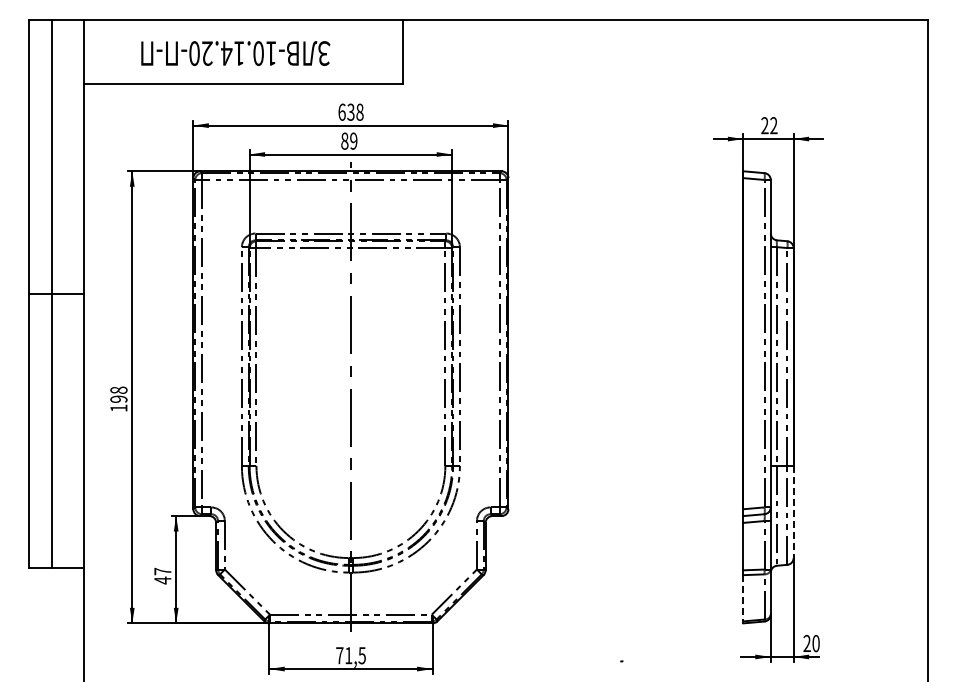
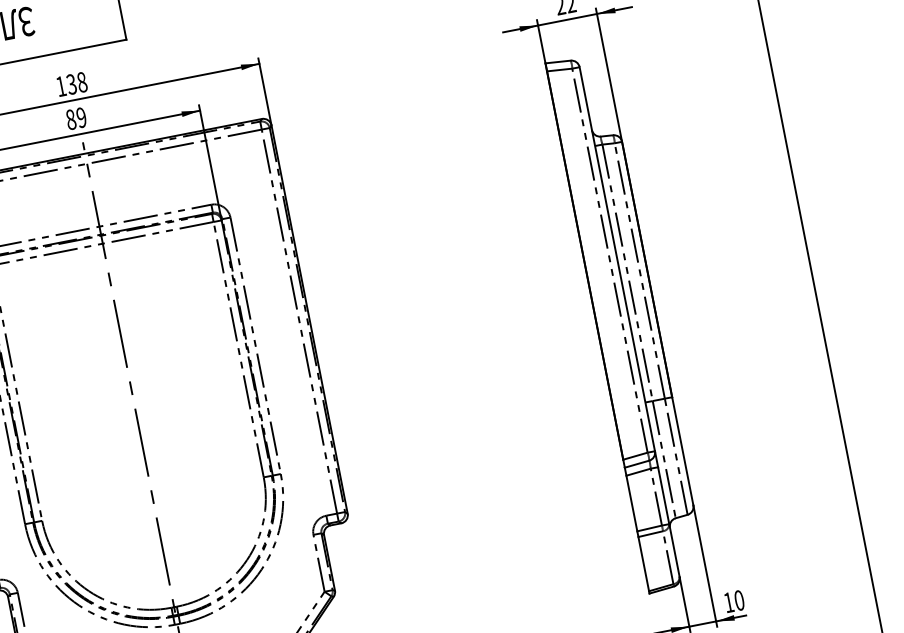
text: (341, 111) -> (60, 85), 638 -> 138
line: (793, 512) -> (682, 451), dashed -> solid
line: (743, 598) -> (643, 564), dashed -> solid
text: (806, 642) -> (727, 601), 20 -> 10

